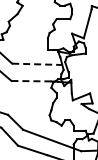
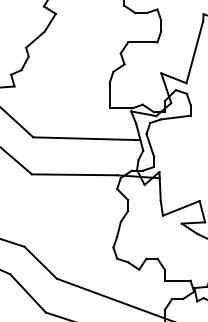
line: (37, 64) -> (87, 139), dashed -> solid
line: (31, 81) -> (74, 175), dashed -> solid

